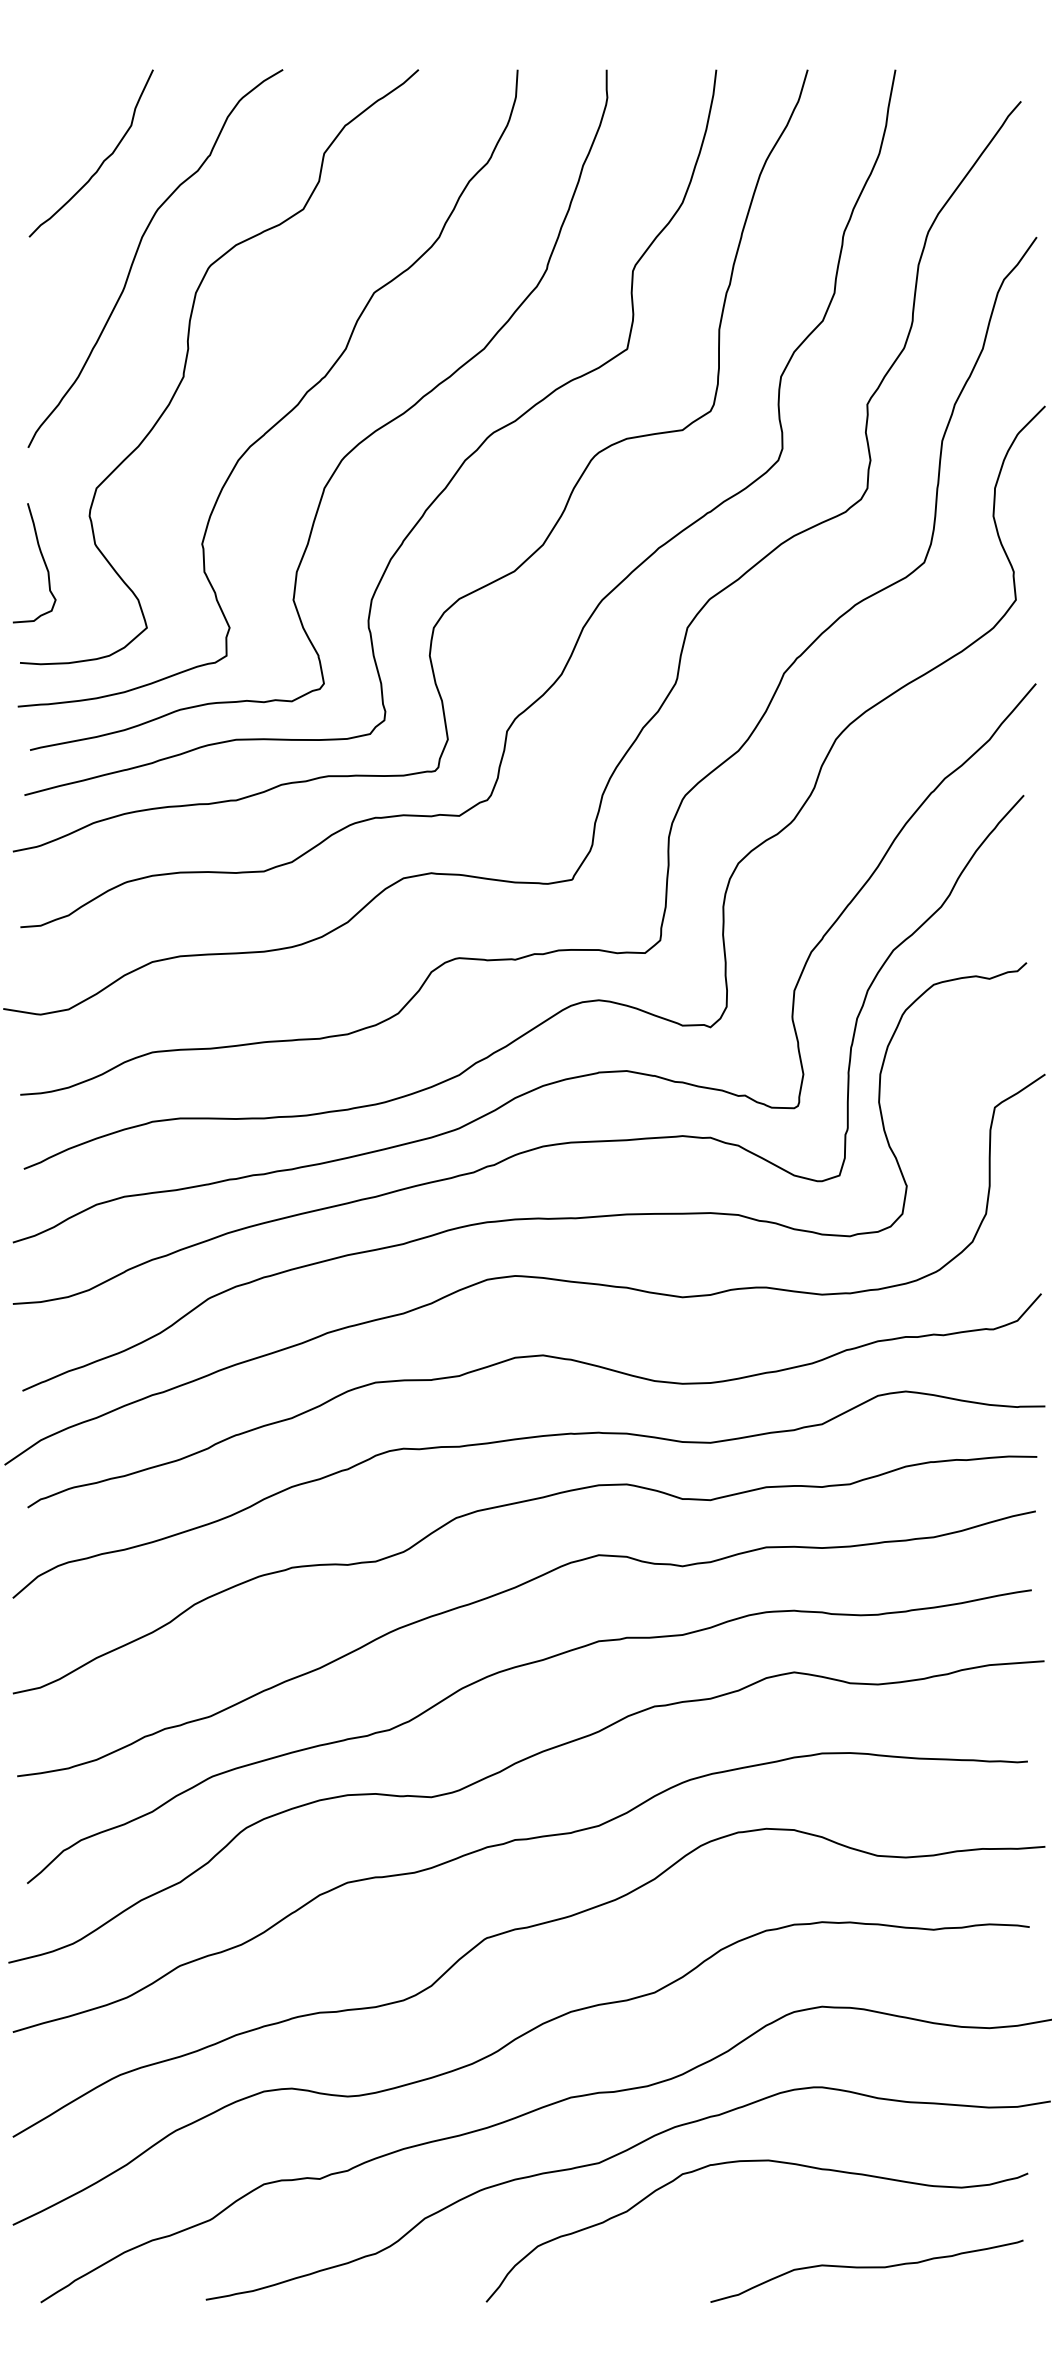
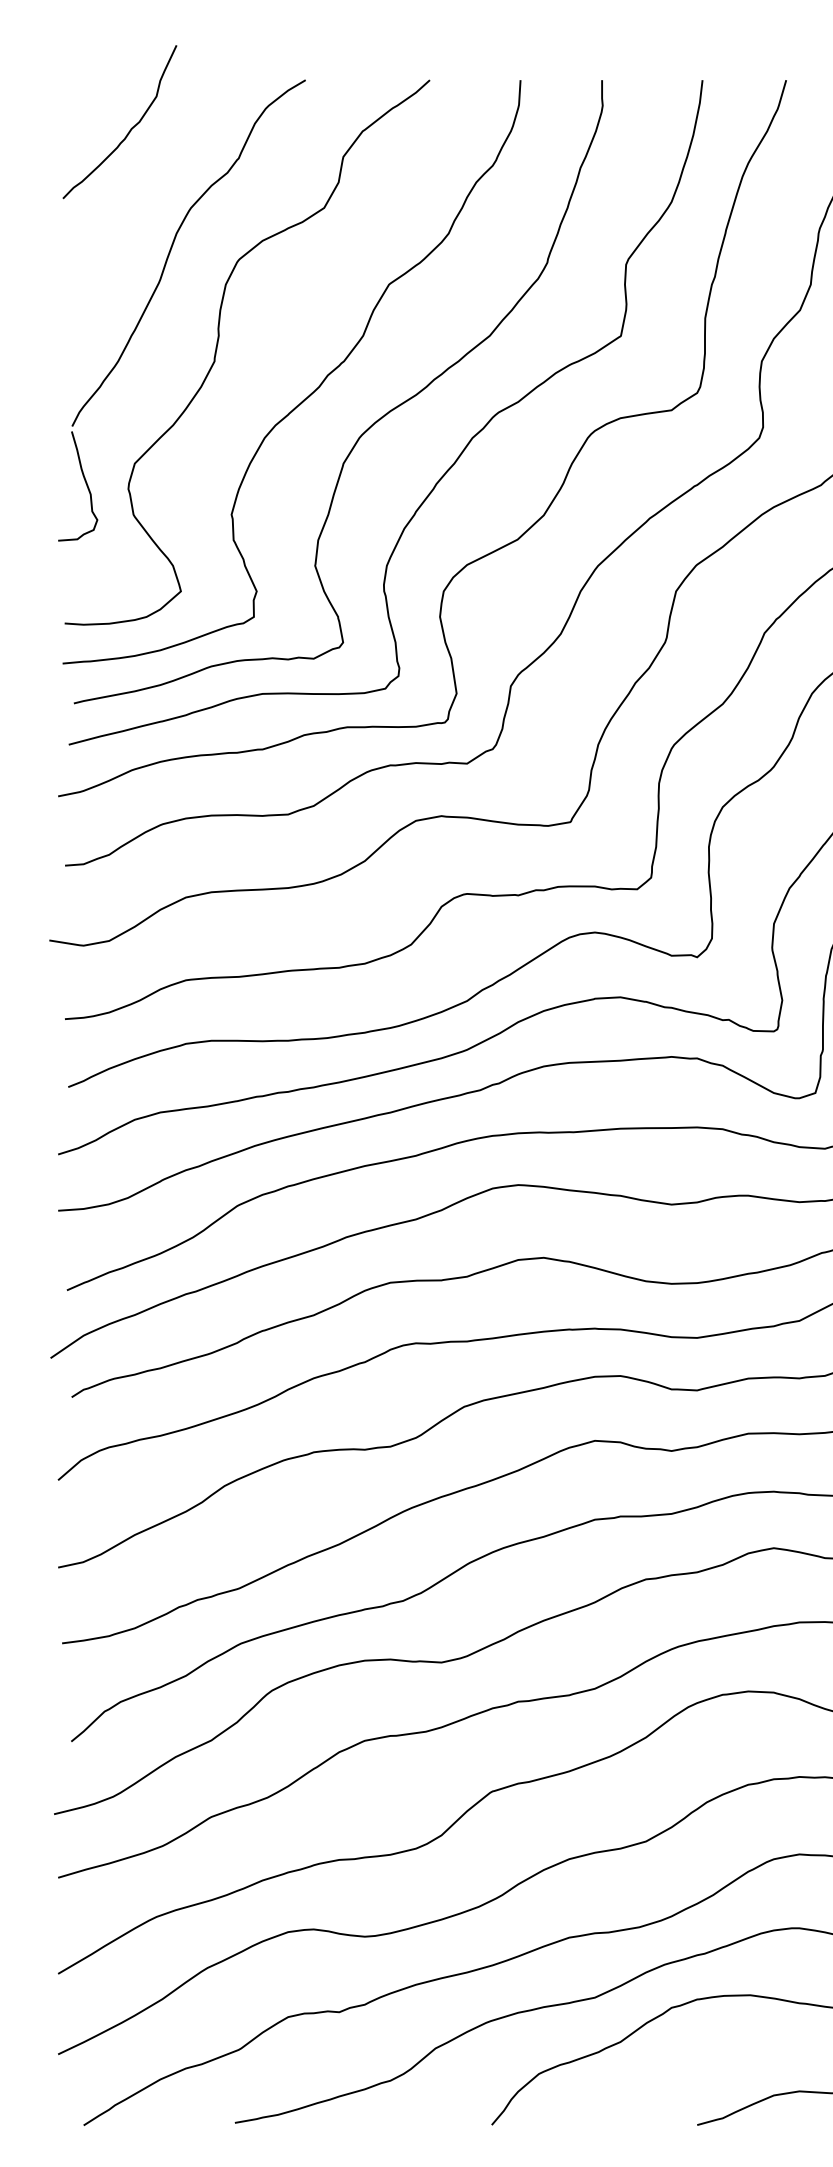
curve: (102, 161) -> (130, 129), moved
curve: (42, 559) -> (85, 482), moved

